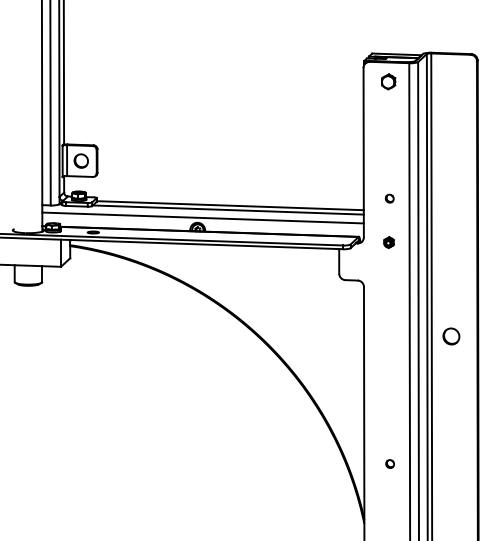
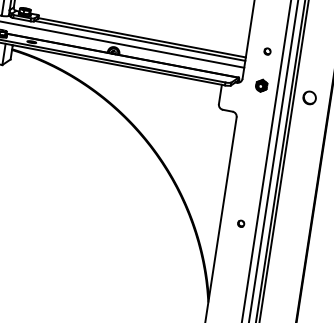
part: (388, 242) -> (261, 85), size x1.43
part: (451, 336) -> (309, 97), moved
part: (389, 463) -> (240, 223), moved

